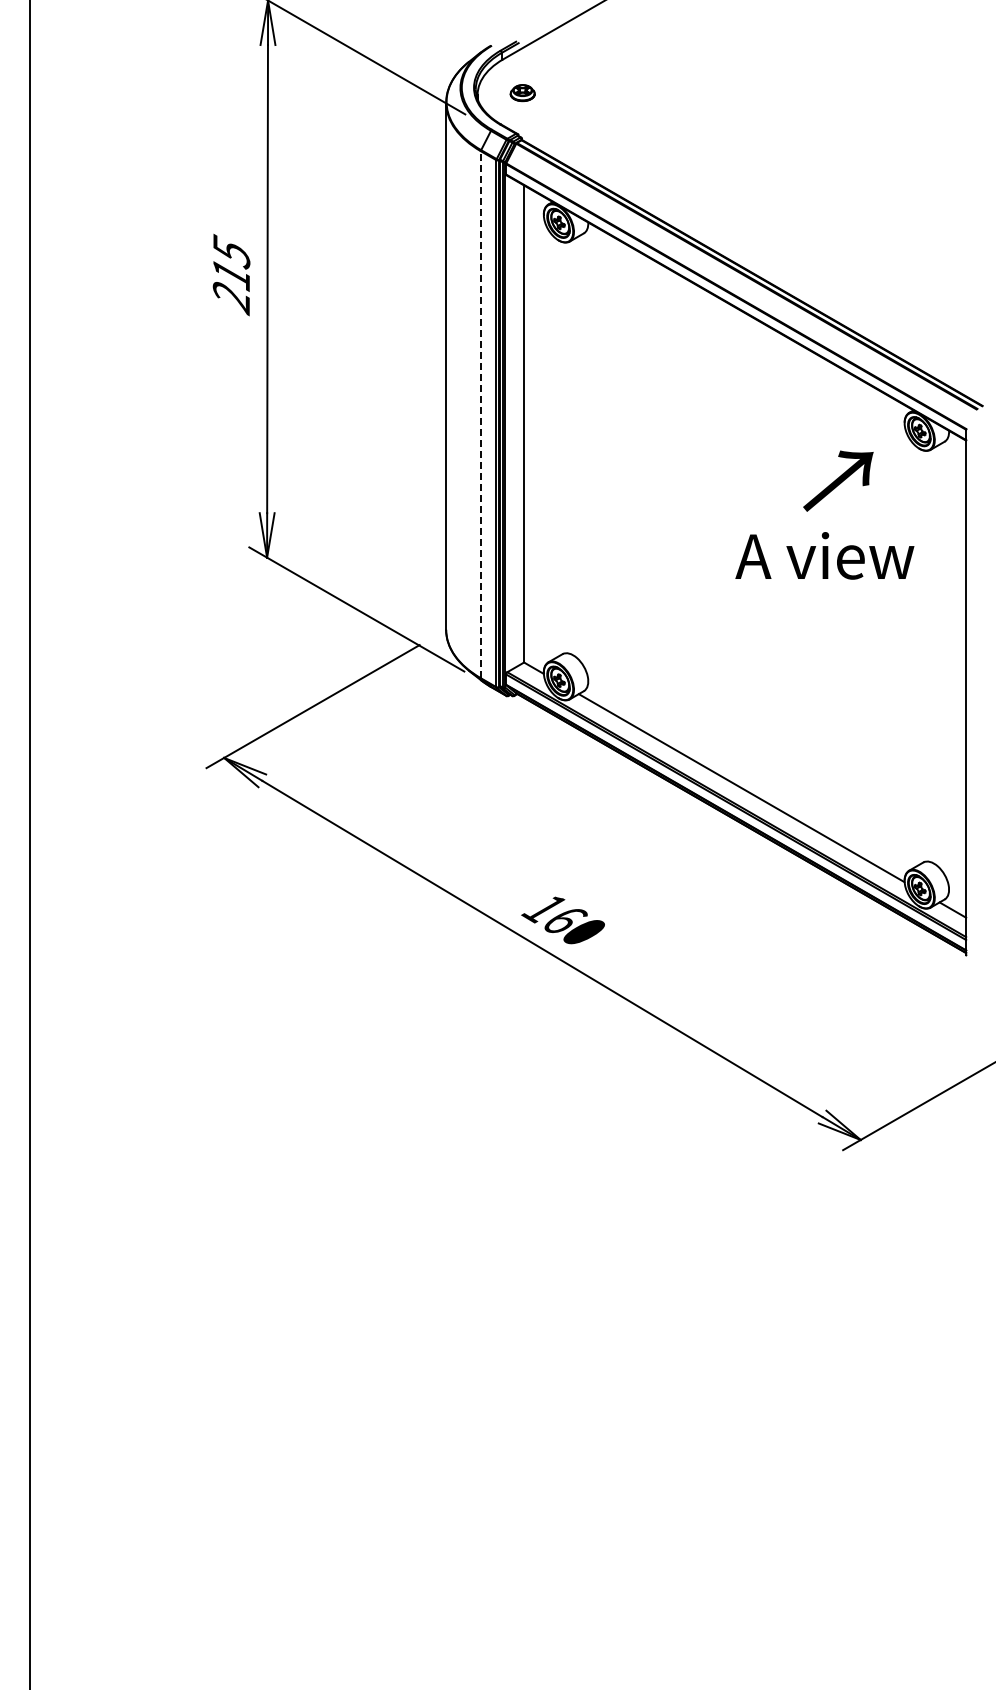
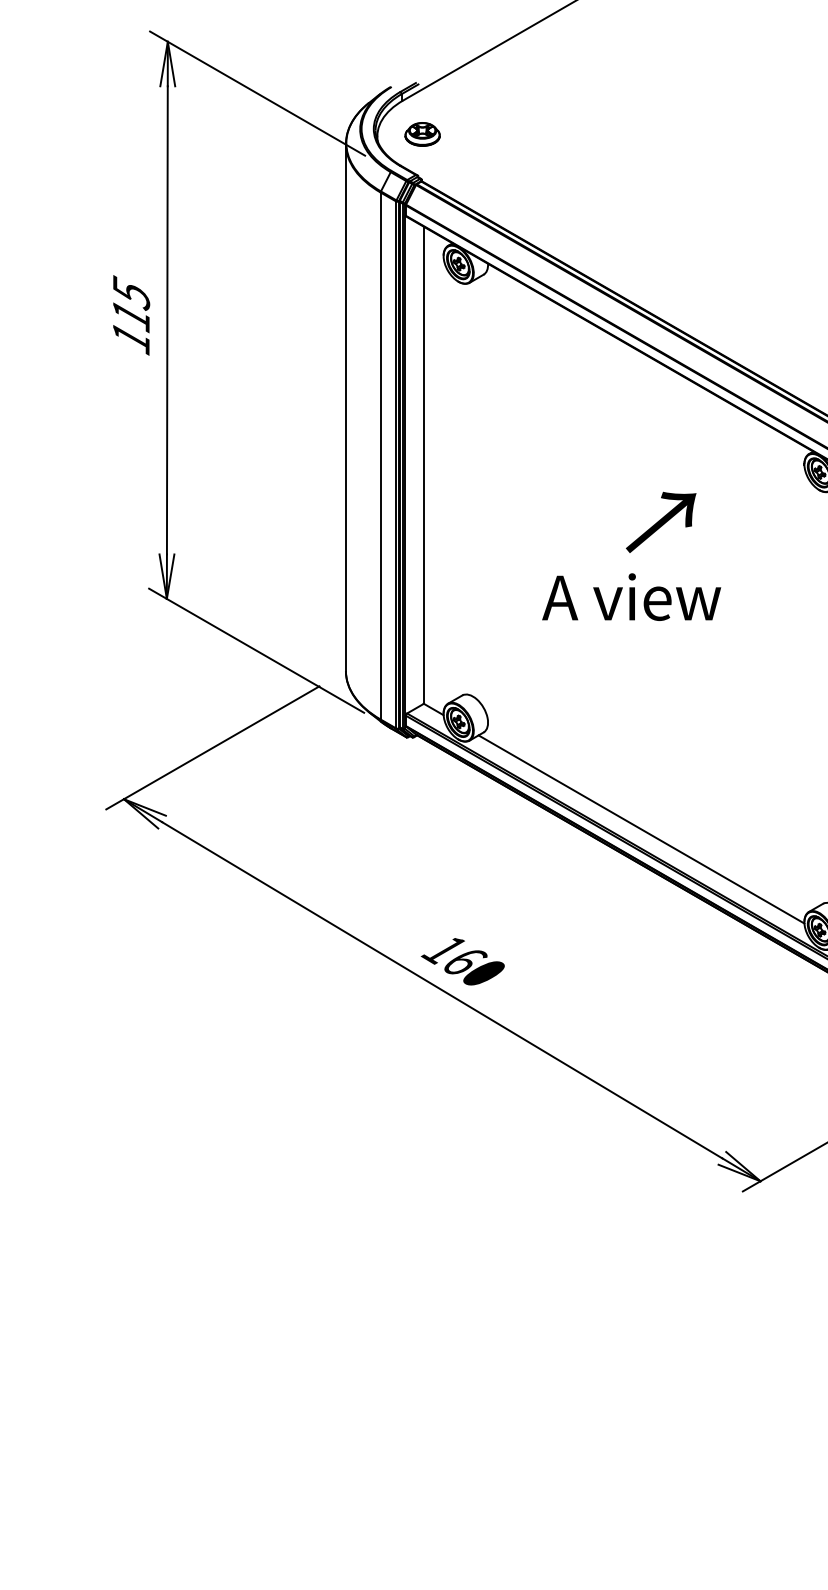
part: (522, 92) -> (422, 133), size x1.43
text: (230, 299) -> (130, 340), 215 -> 115
line: (480, 414) -> (380, 455), dashed -> solid
text: (838, 480) -> (661, 521), moved
text: (824, 555) -> (631, 596), moved

